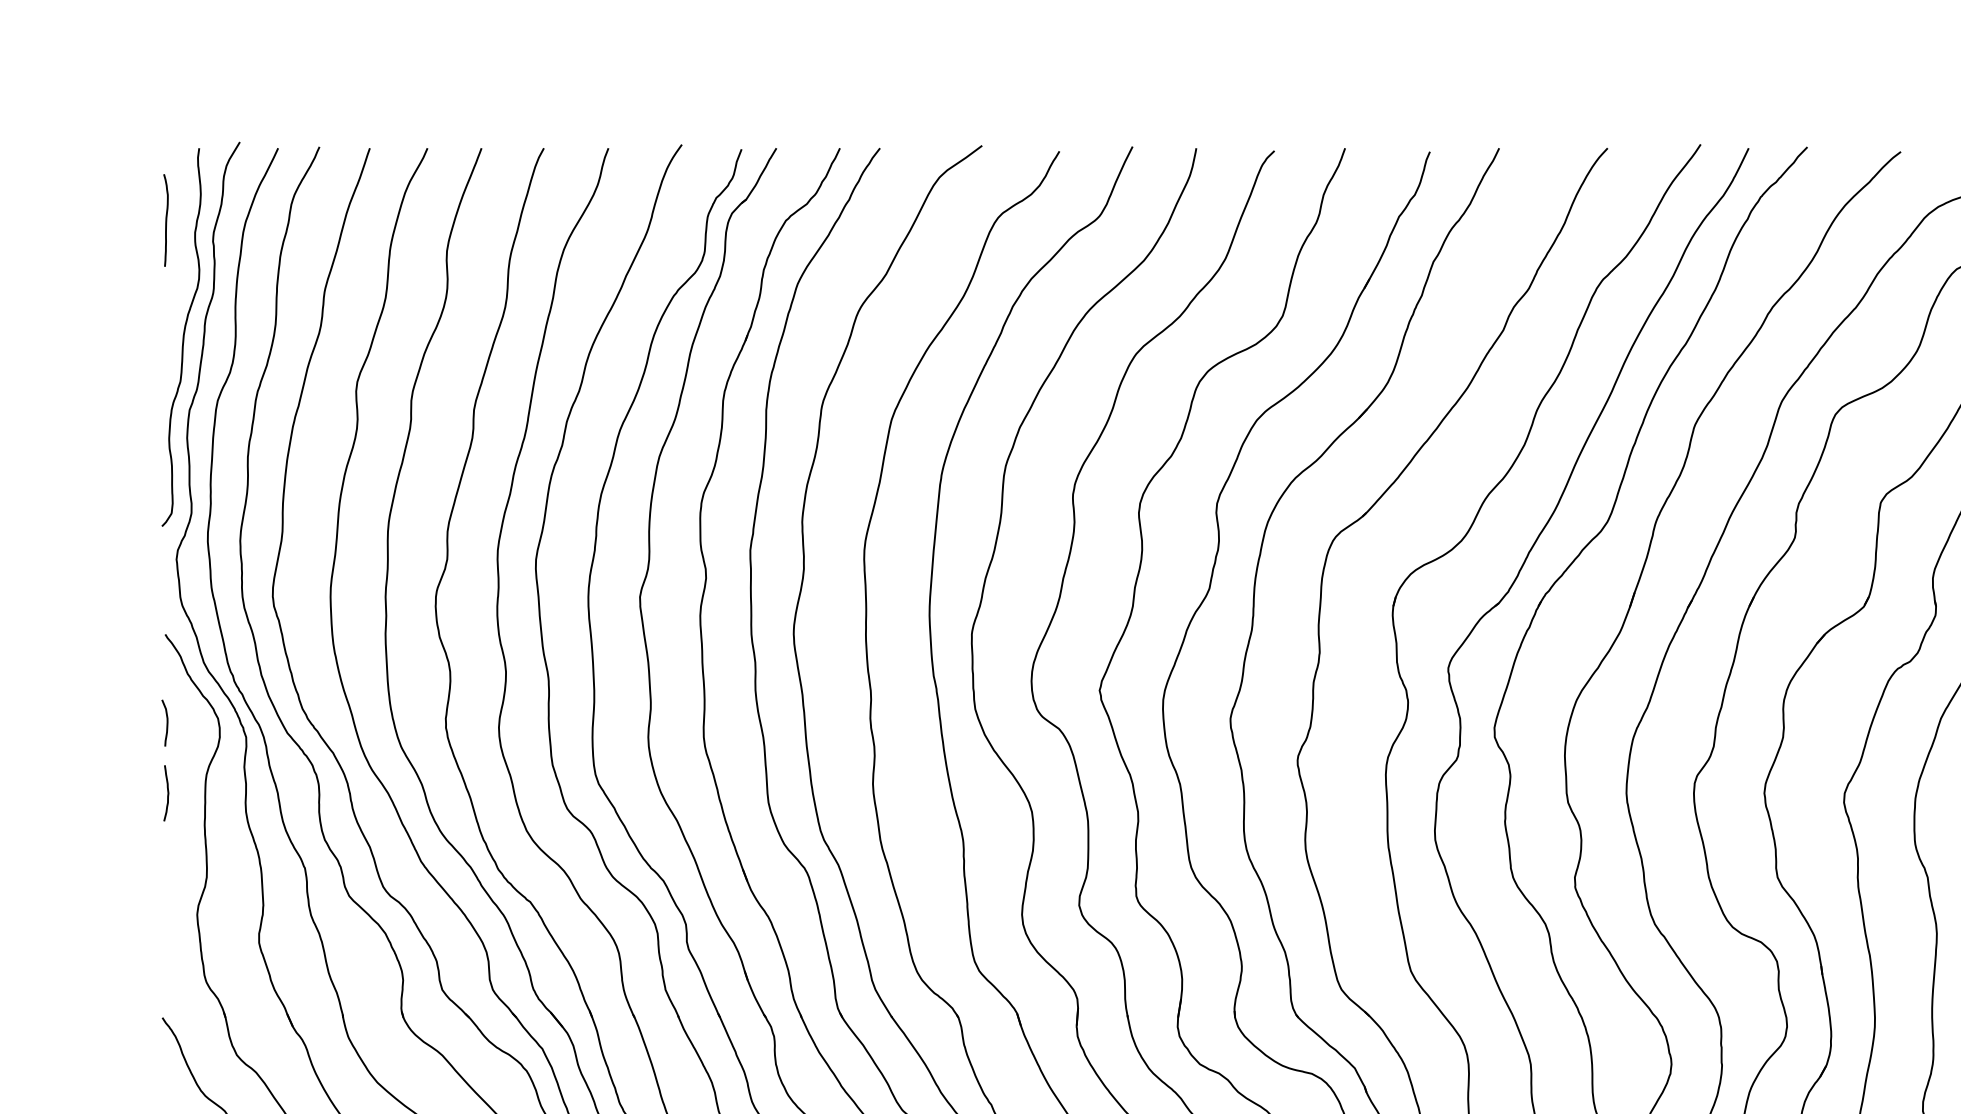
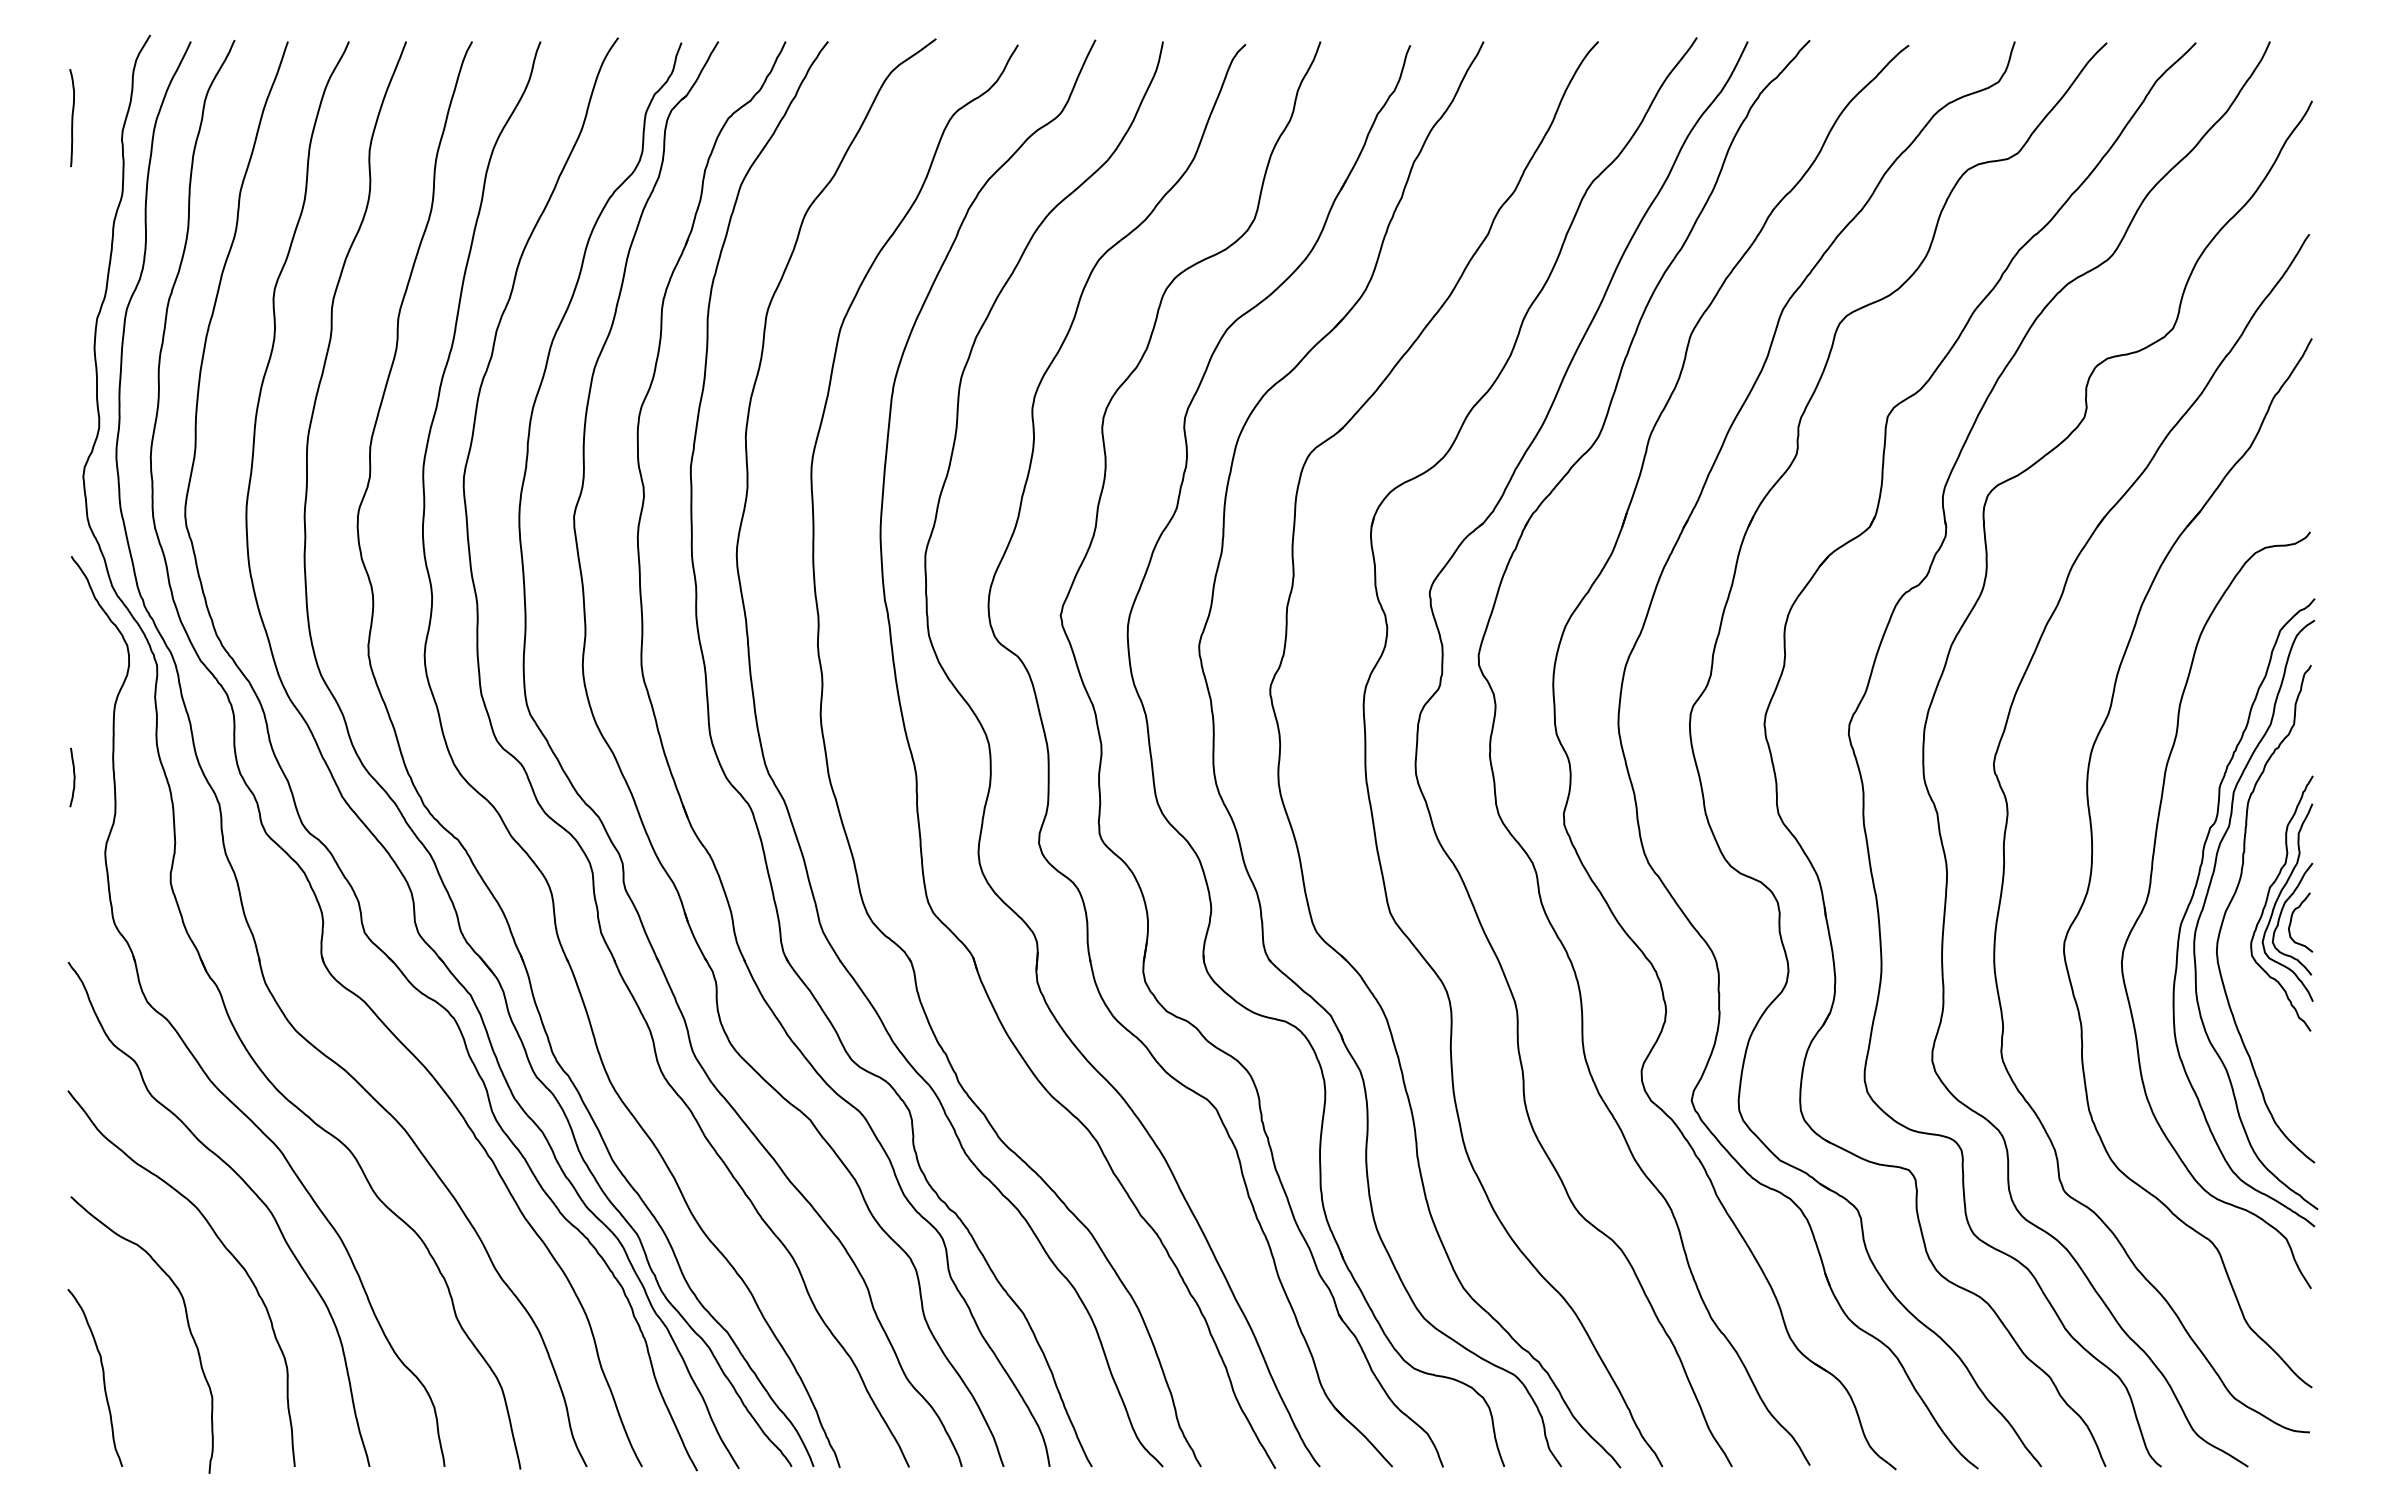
curve: (182, 337) -> (89, 241), removed
curve: (166, 722) -> (72, 649), removed
curve: (167, 793) -> (73, 777), moved

